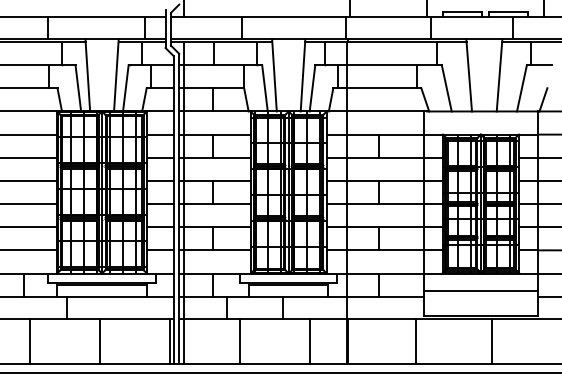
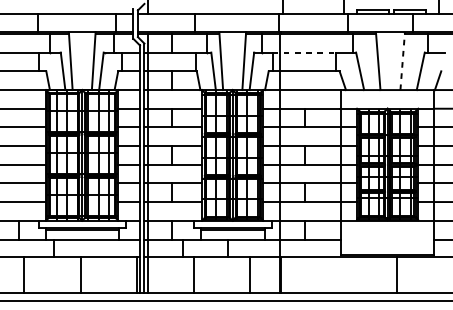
line: (377, 64) -> (304, 52), solid -> dashed
line: (499, 74) -> (402, 60), solid -> dashed
line: (480, 291) -> (387, 235), removed
line: (415, 340) -> (334, 274), removed

